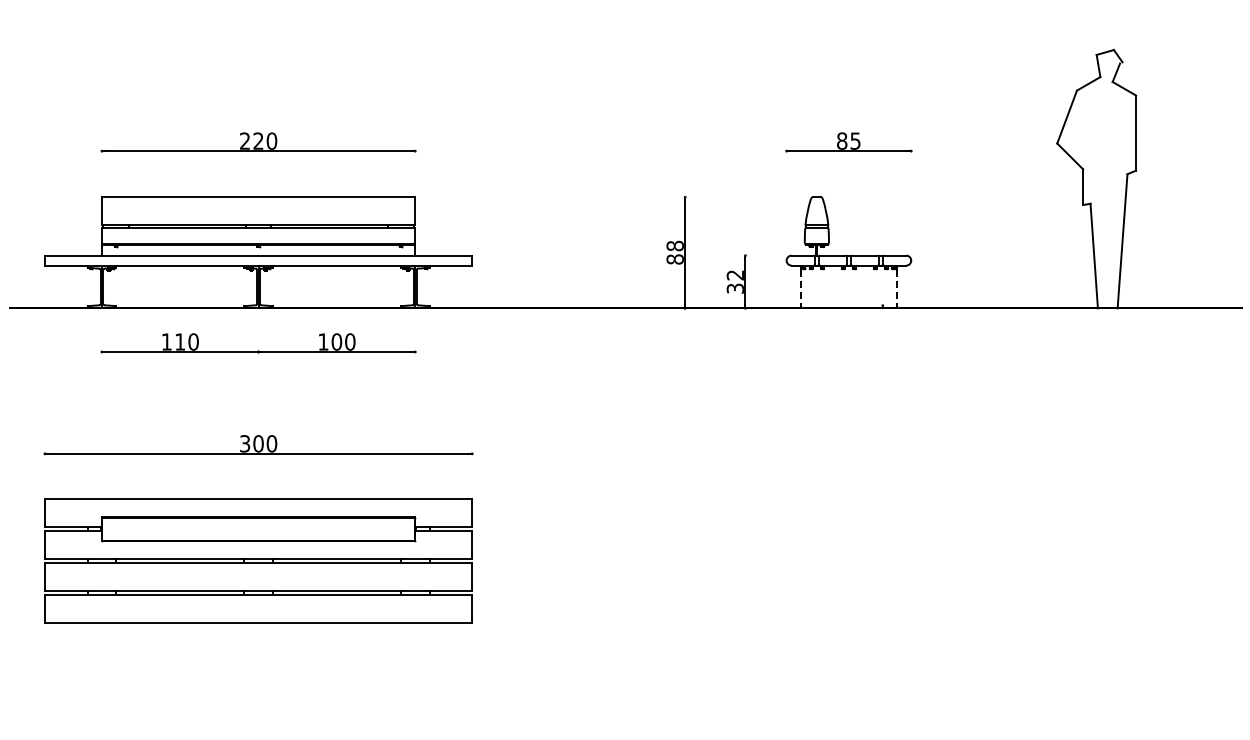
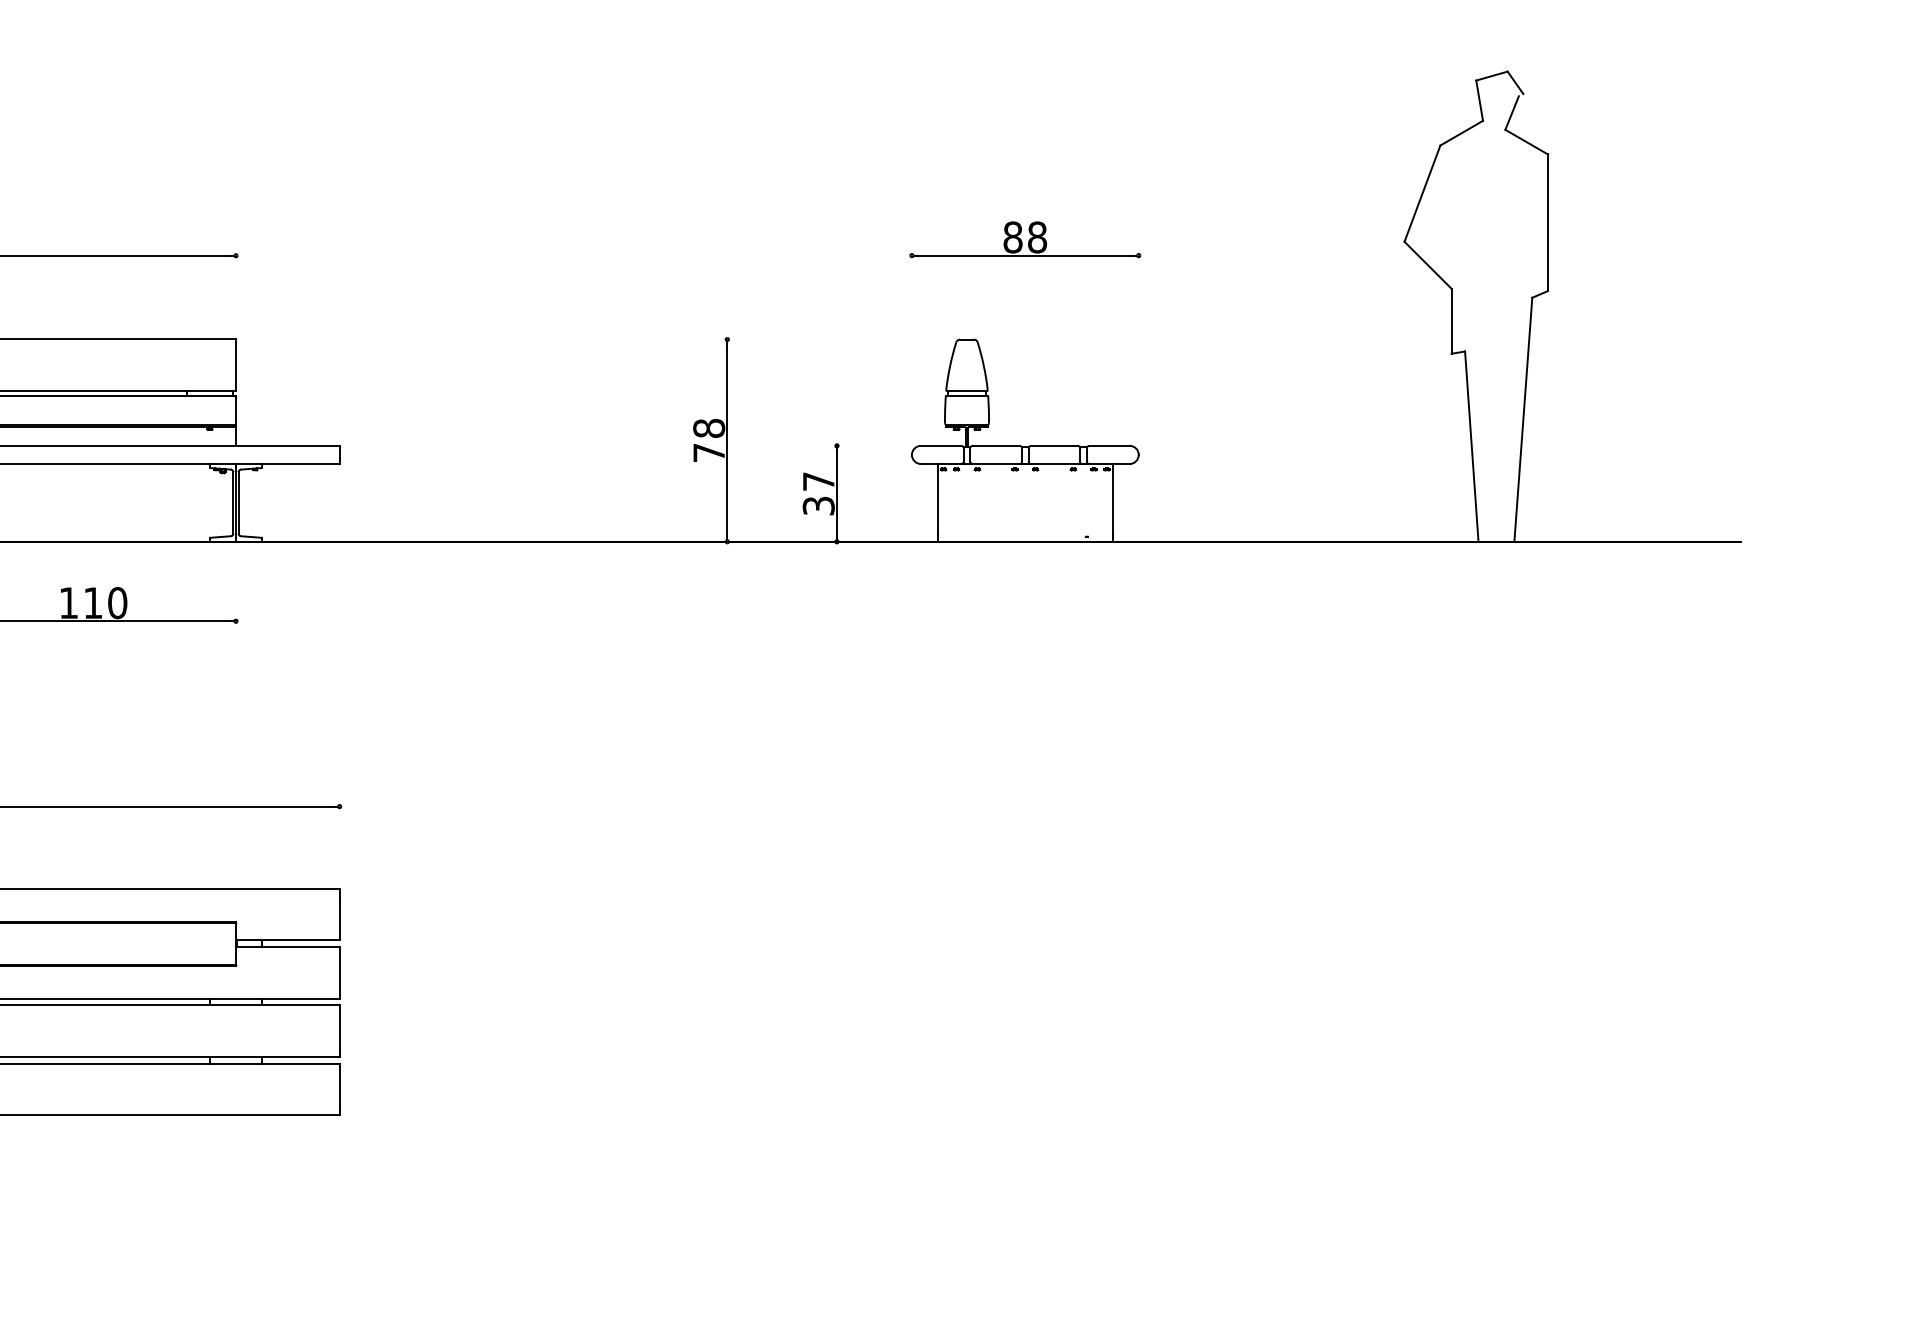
text: (855, 140) -> (1037, 236), 85 -> 88
text: (674, 259) -> (707, 452), 88 -> 78
text: (734, 275) -> (817, 482), 32 -> 37
line: (800, 286) -> (937, 502), dashed -> solid
line: (897, 286) -> (1113, 502), dashed -> solid
text: (336, 341) -> (92, 602), 100 -> 110

